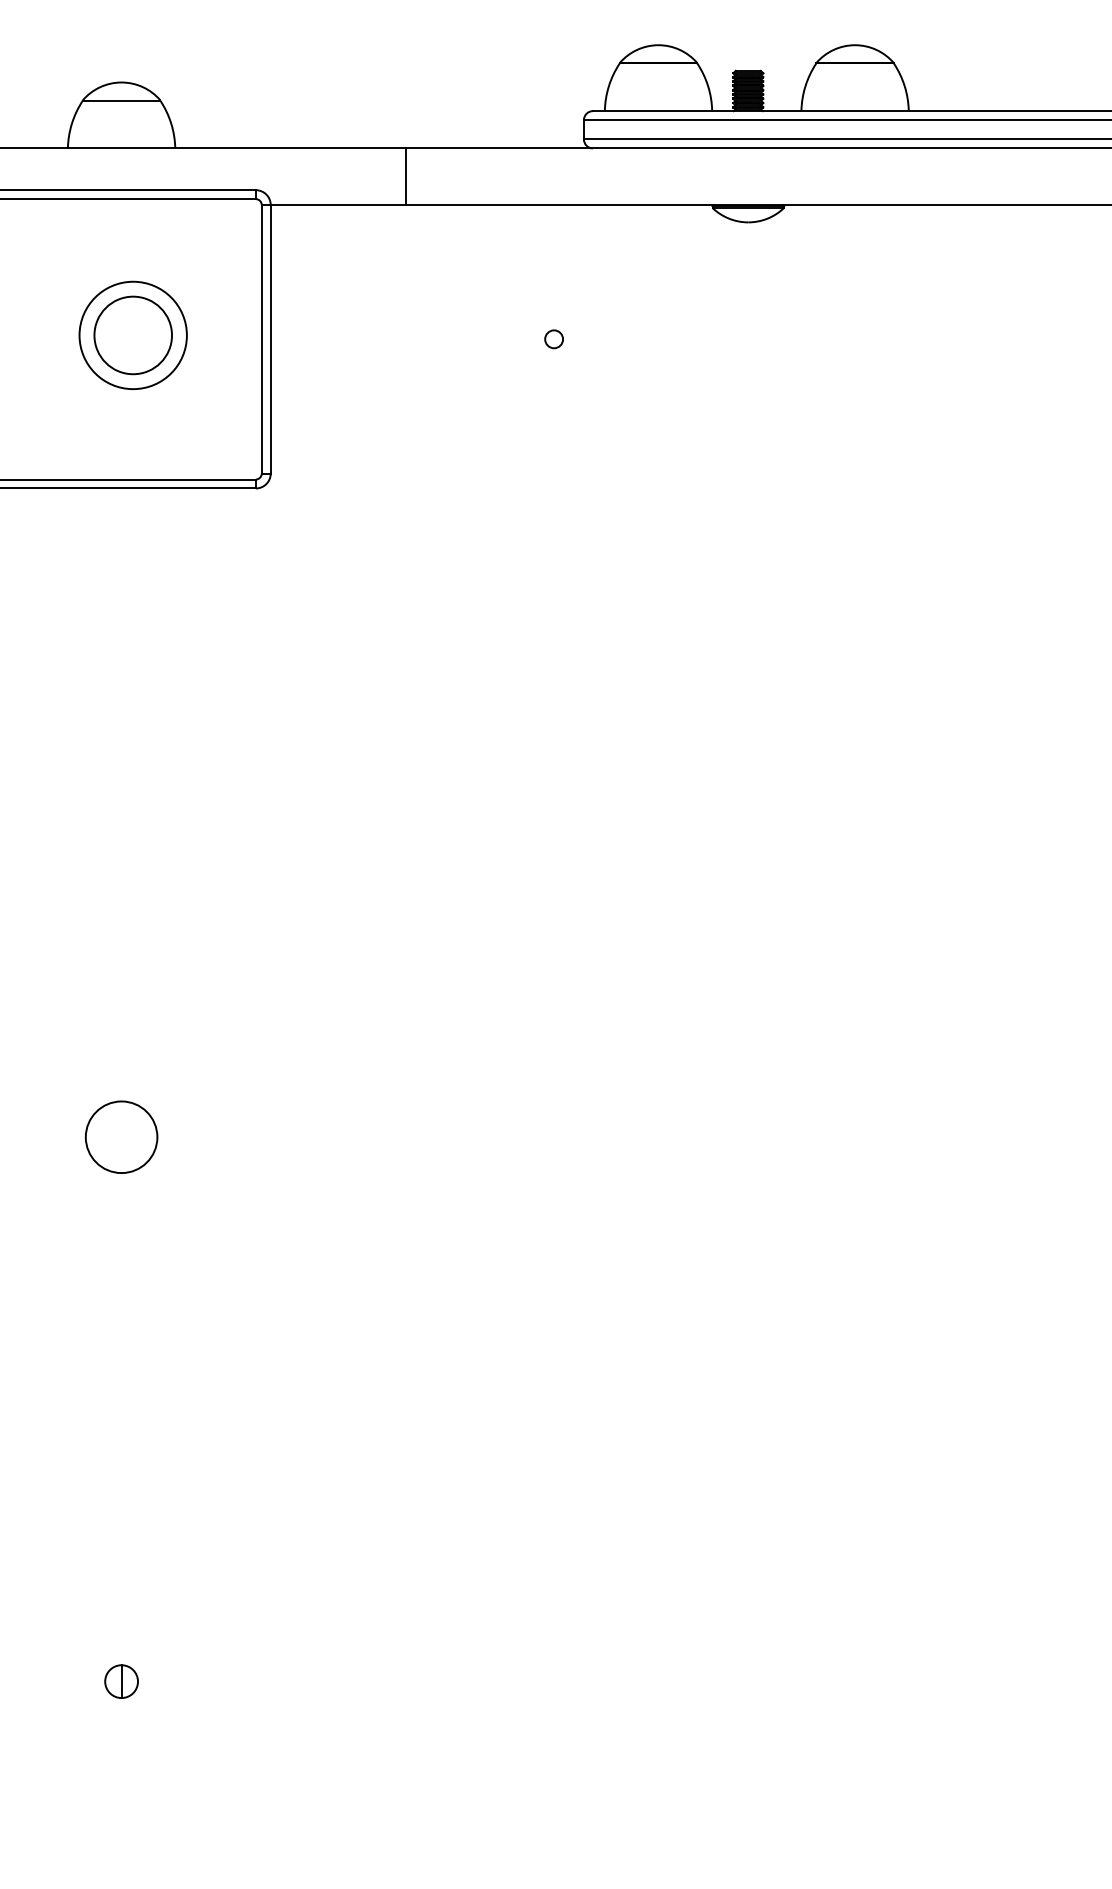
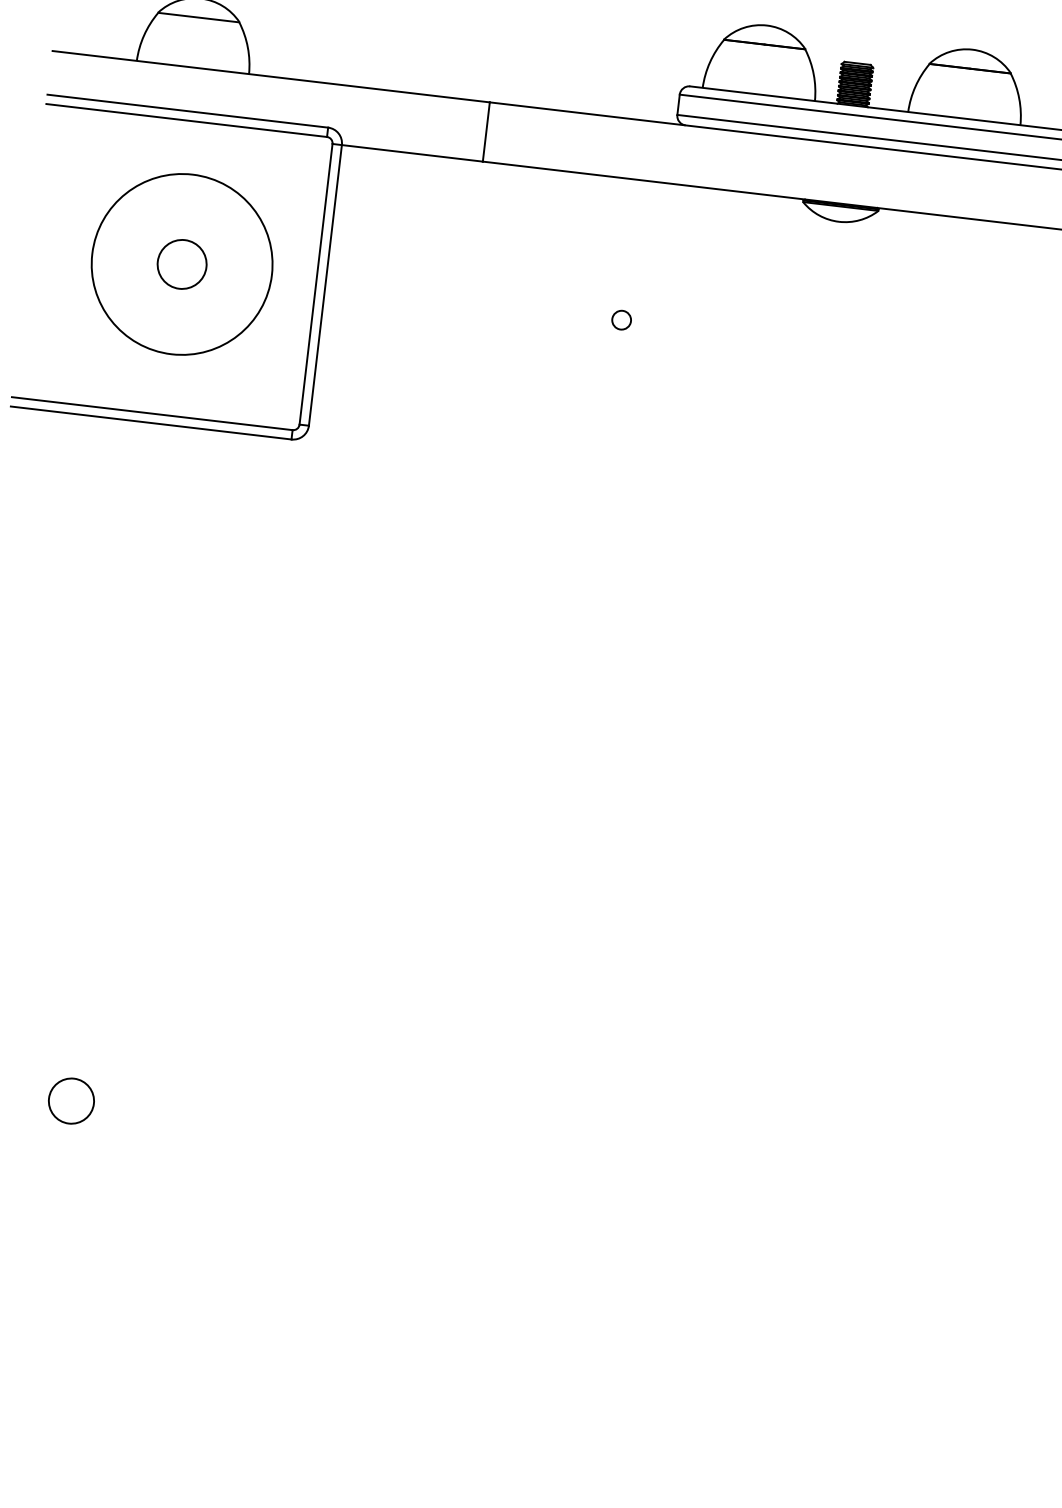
circle: (132, 335) -> (181, 264), size x1.6
circle: (133, 335) -> (182, 264), size x0.6
circle: (121, 1136) -> (71, 1100), size x0.6

